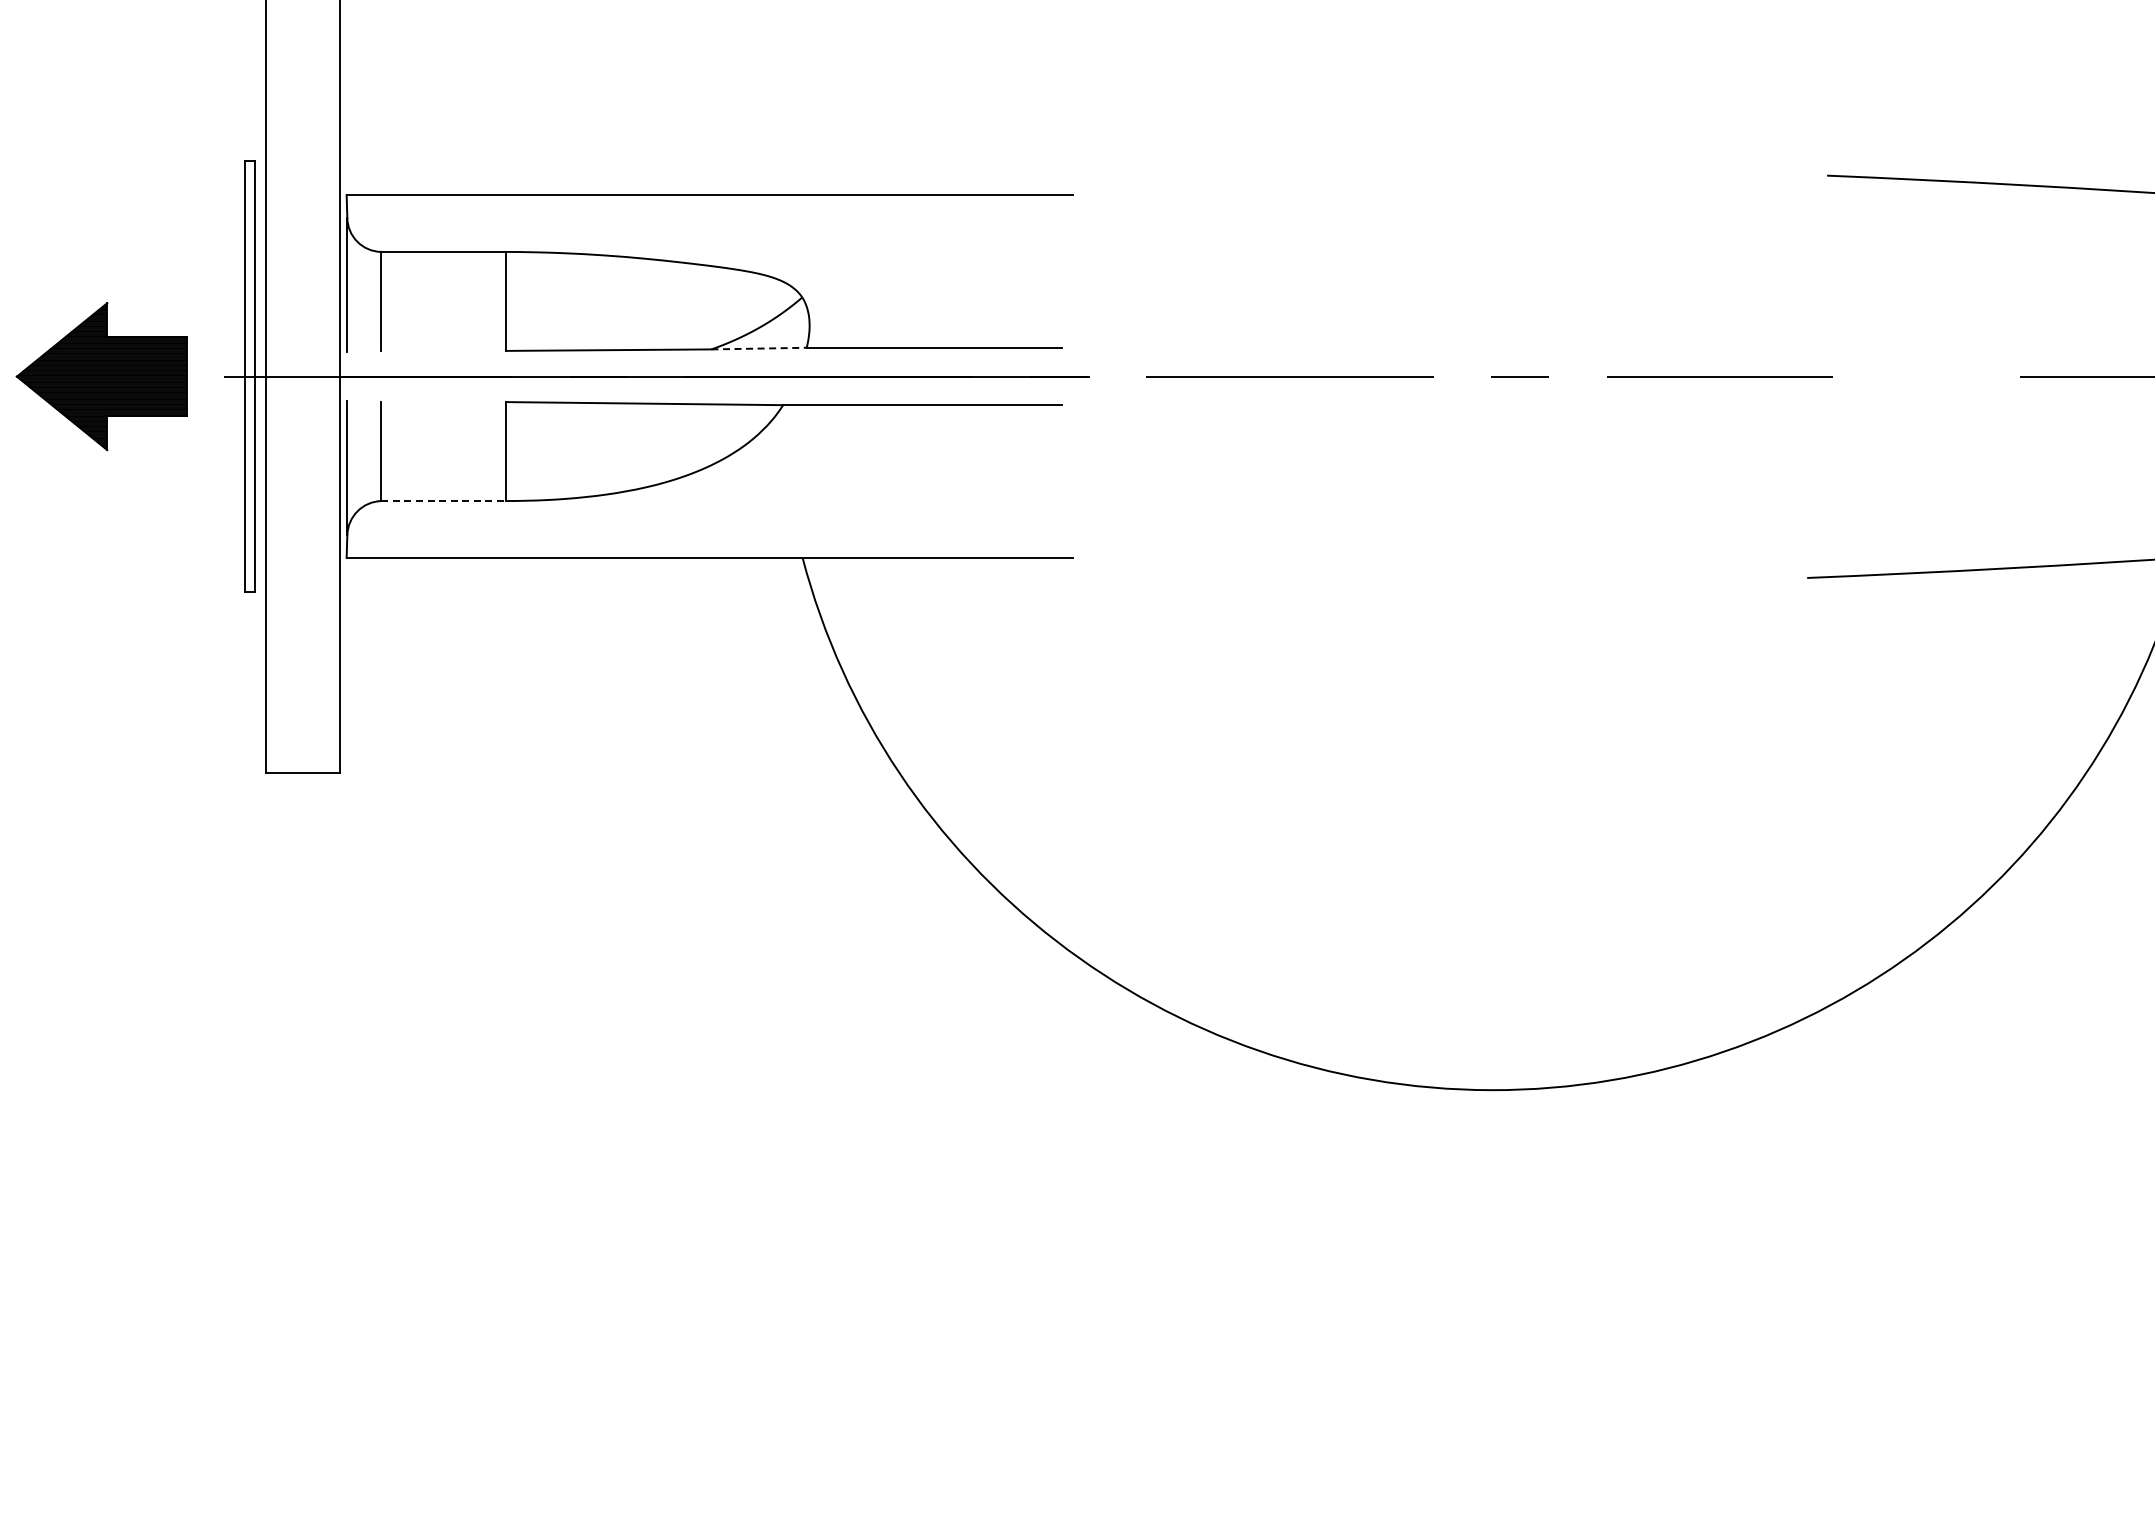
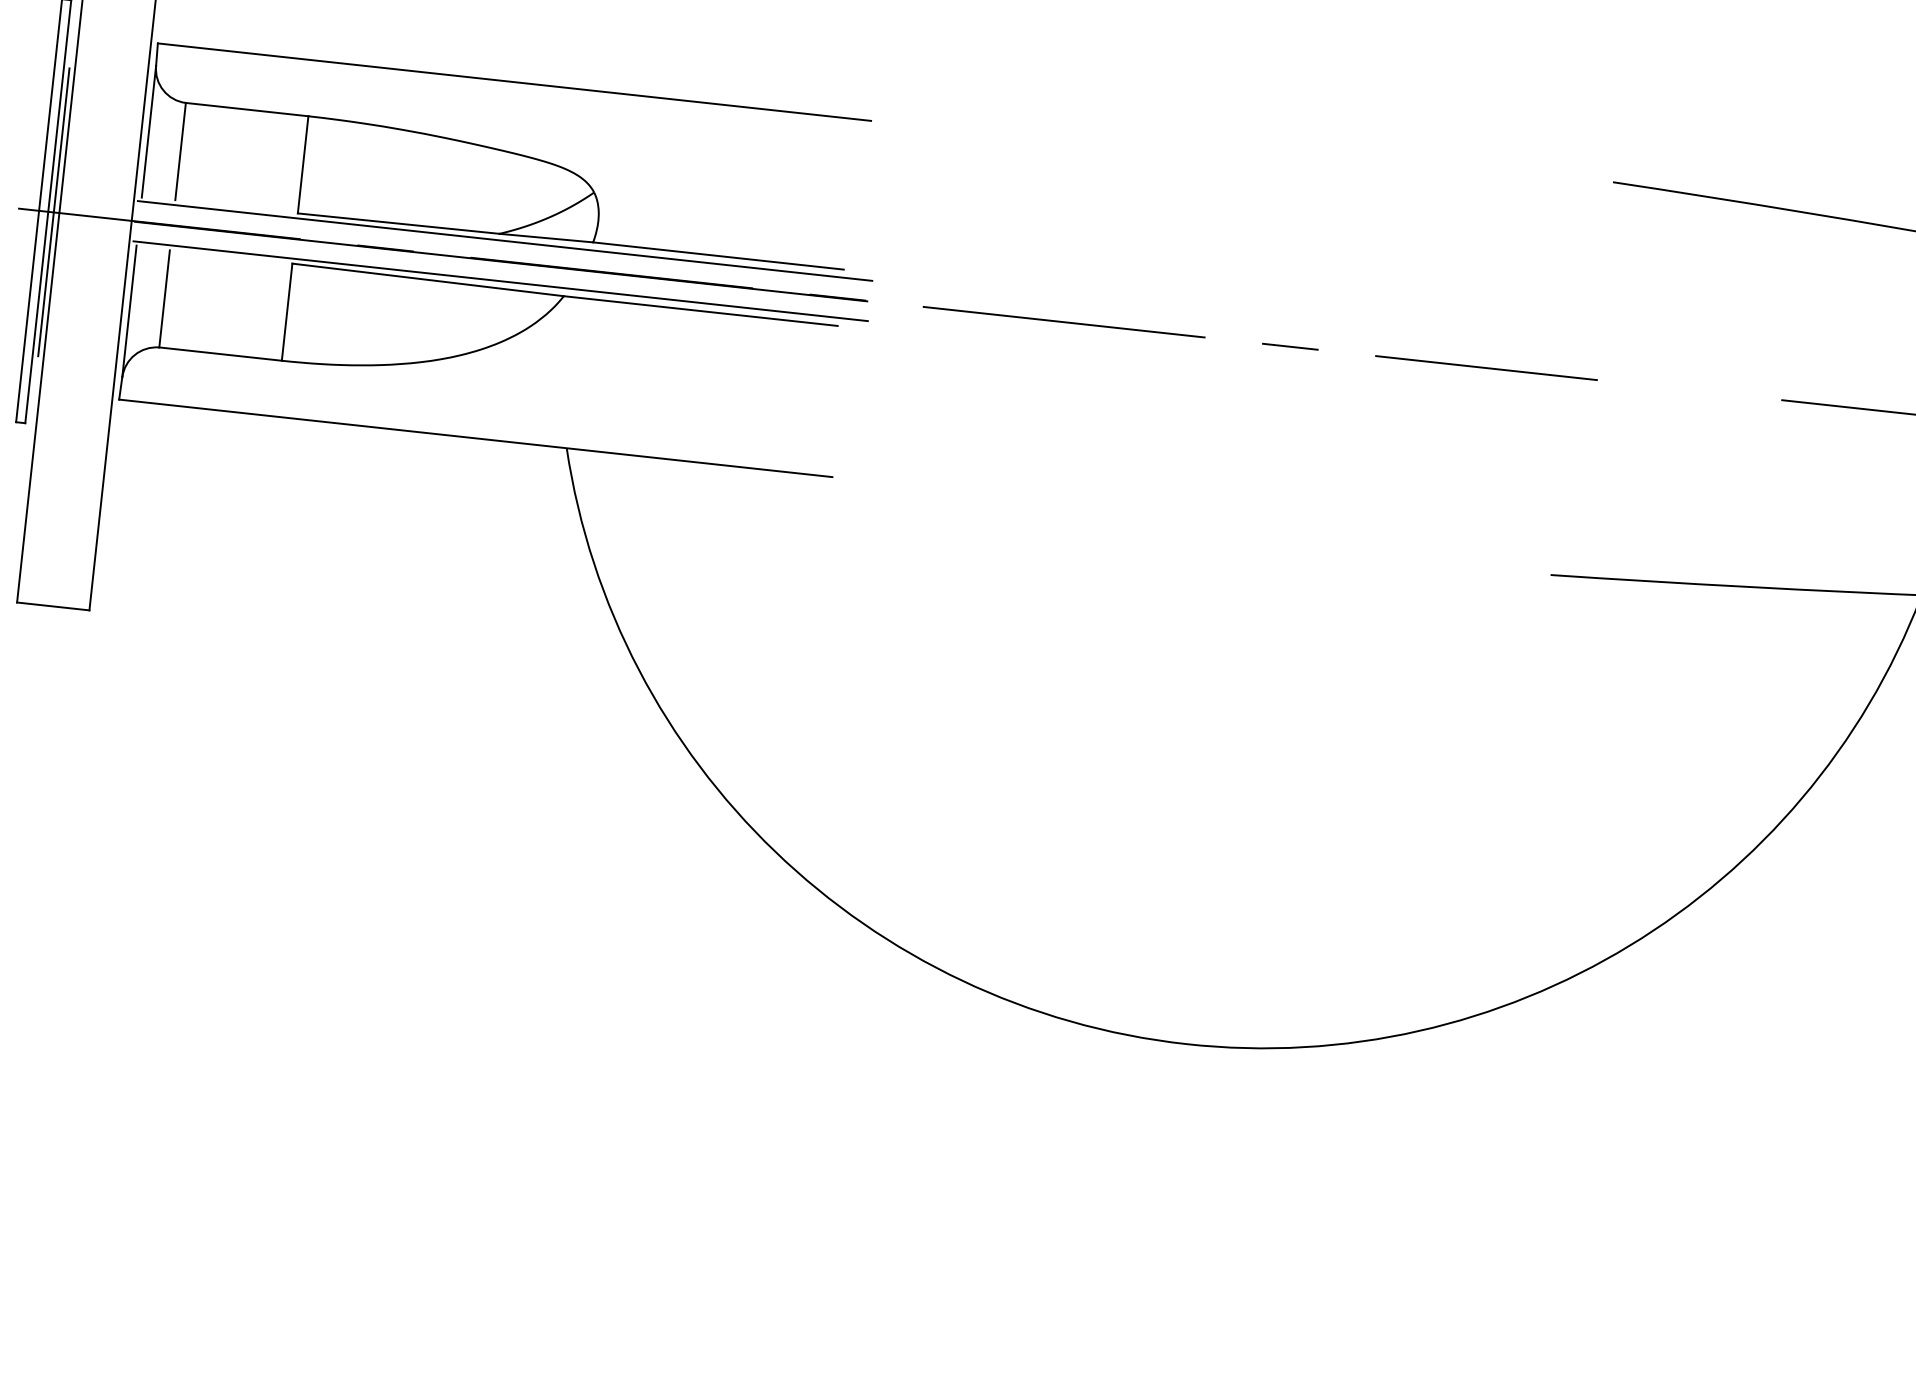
line: (759, 348) -> (546, 238), dashed -> solid
line: (717, 356) -> (504, 241), added
line: (260, 376) -> (53, 212), added
line: (717, 397) -> (500, 281), added
line: (444, 501) -> (221, 354), dashed -> solid

